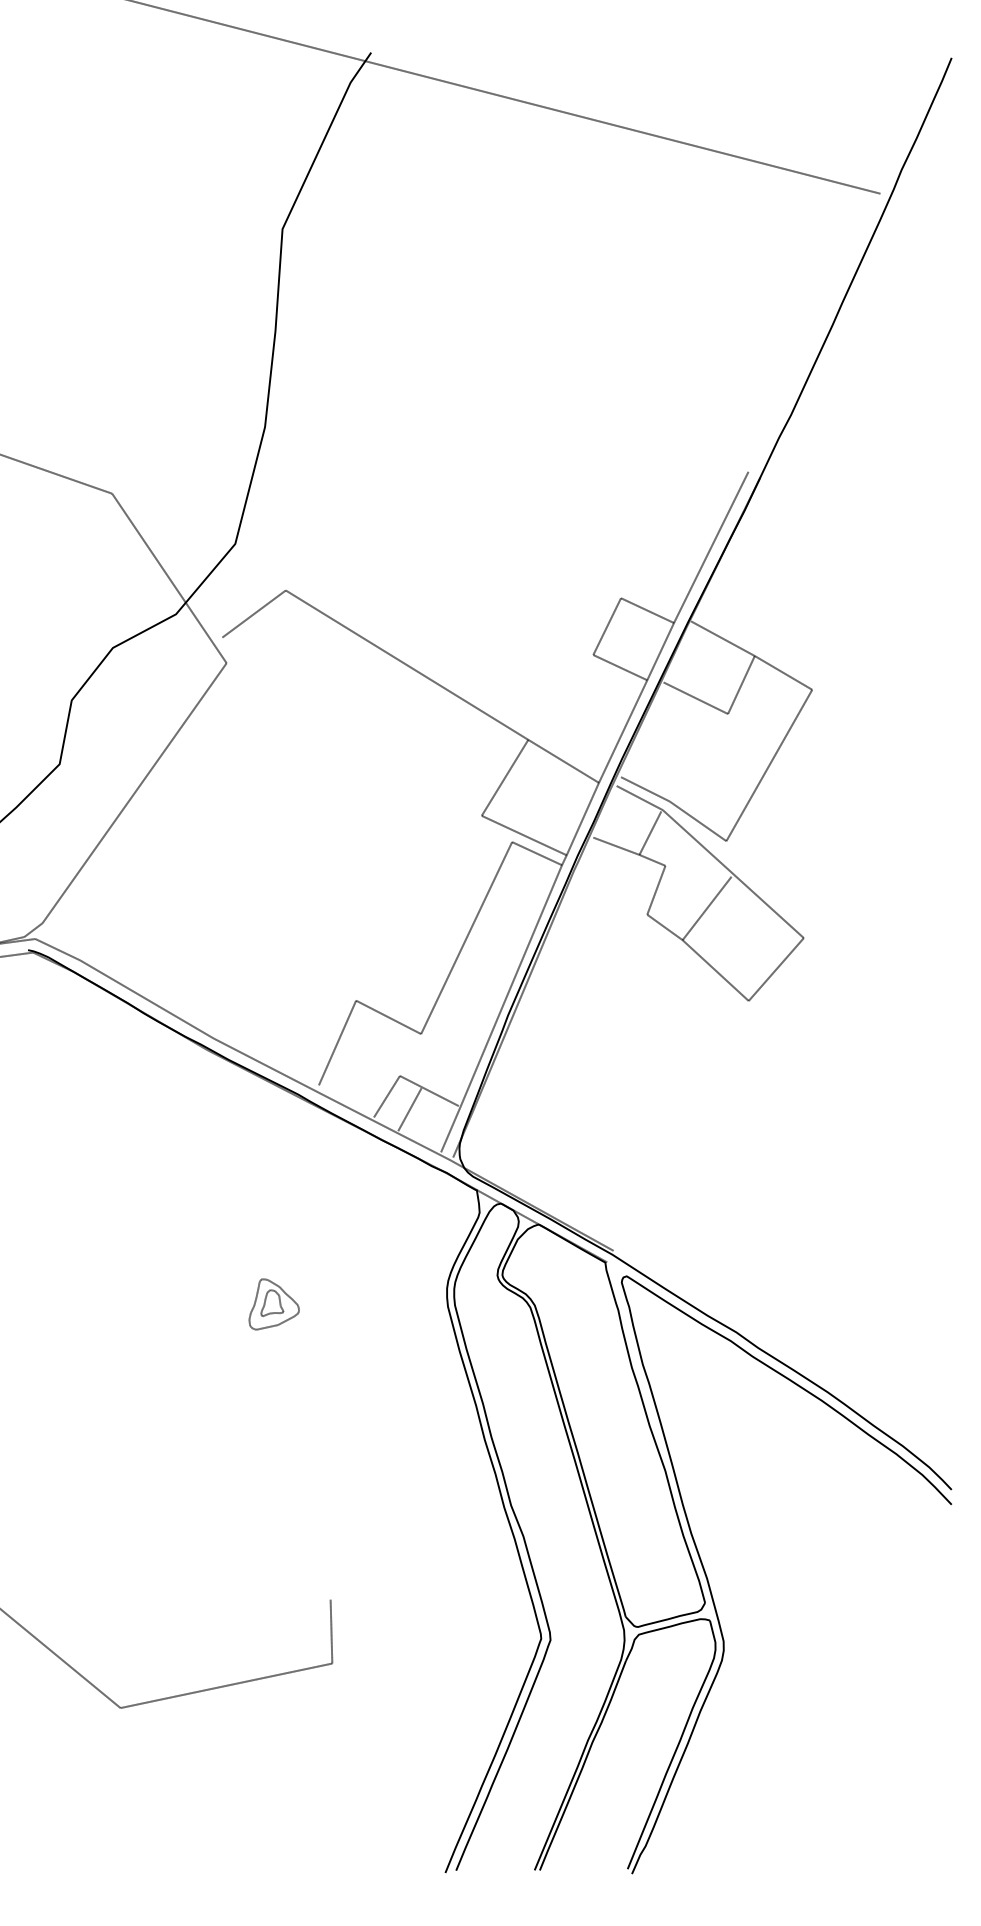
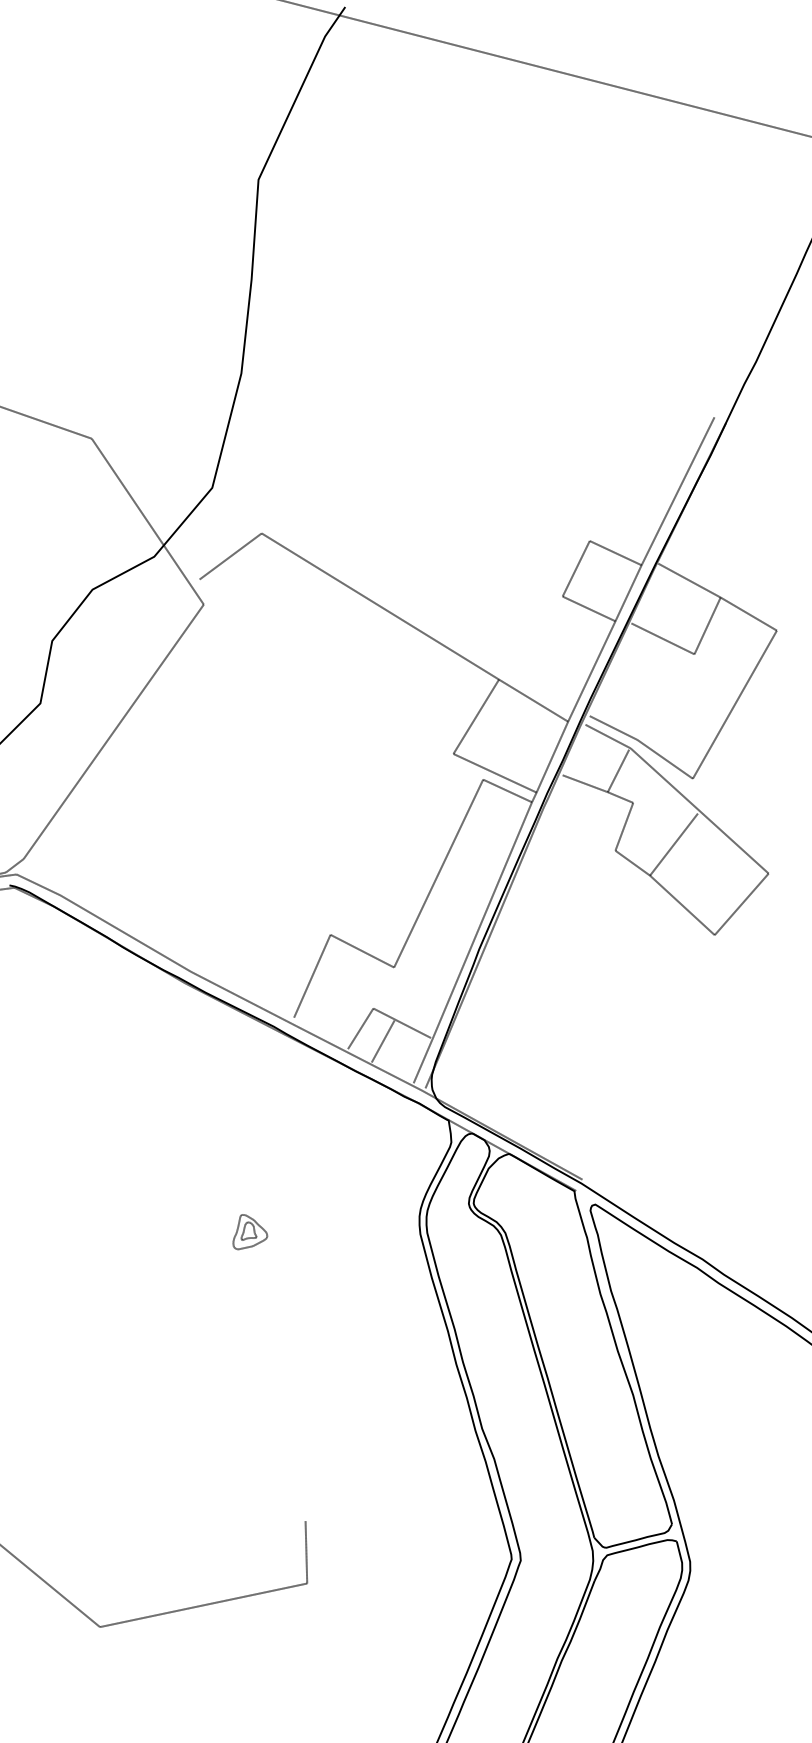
part: (273, 1304) -> (249, 1232), size x0.7

